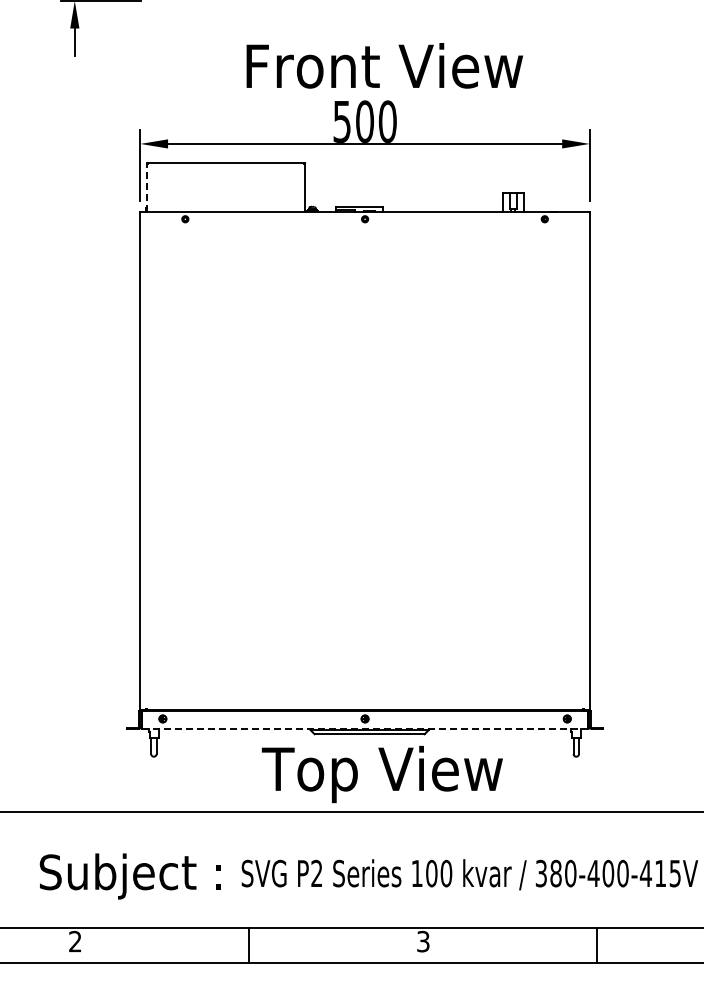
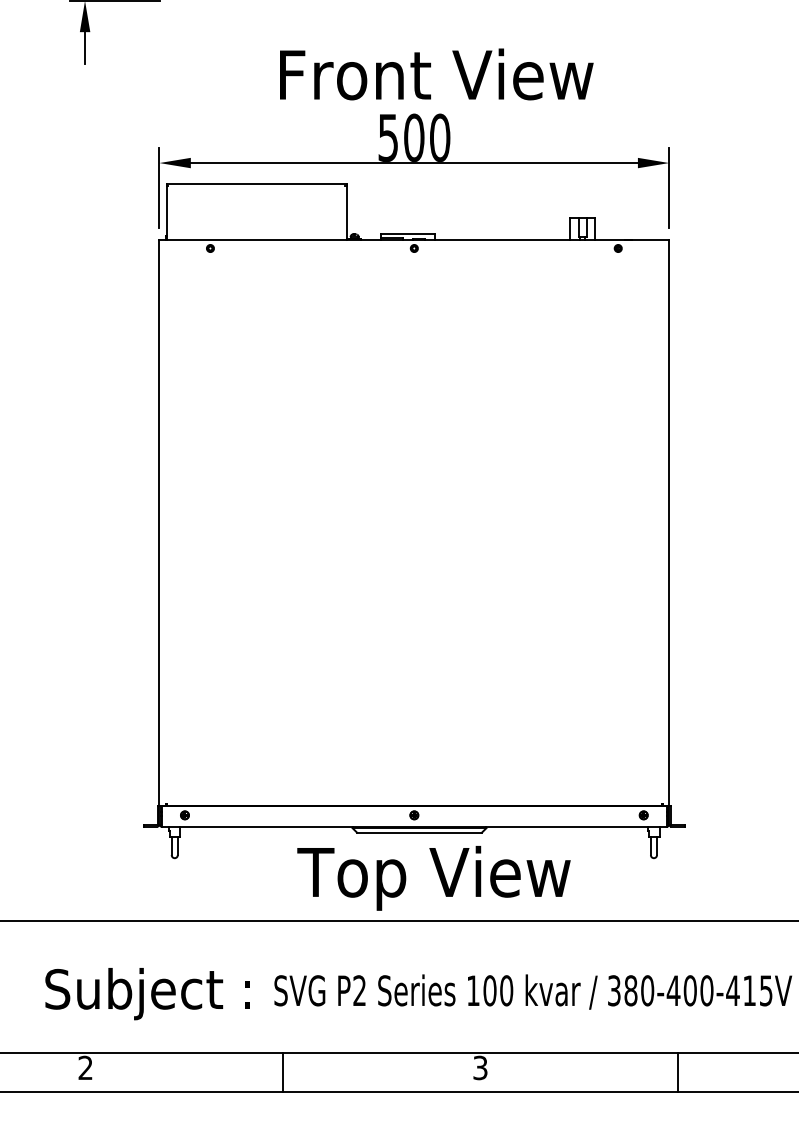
line: (146, 187) -> (166, 212), dashed -> solid
line: (365, 728) -> (414, 826), dashed -> solid

